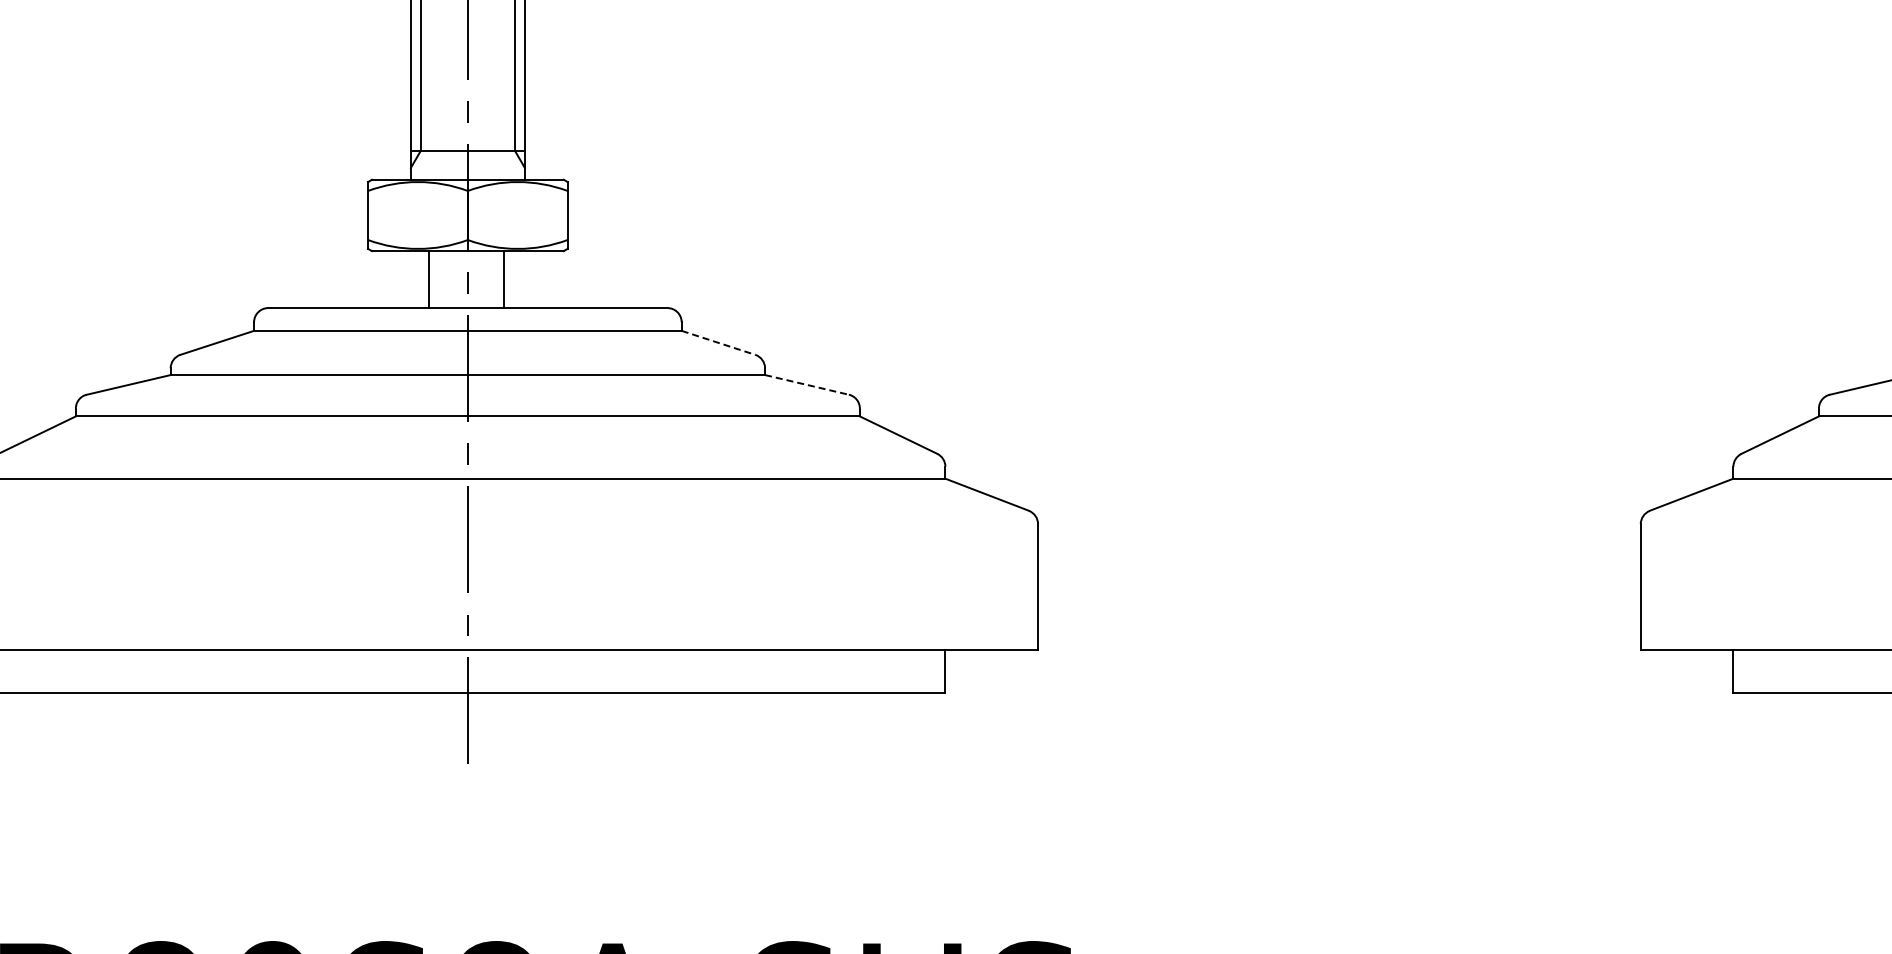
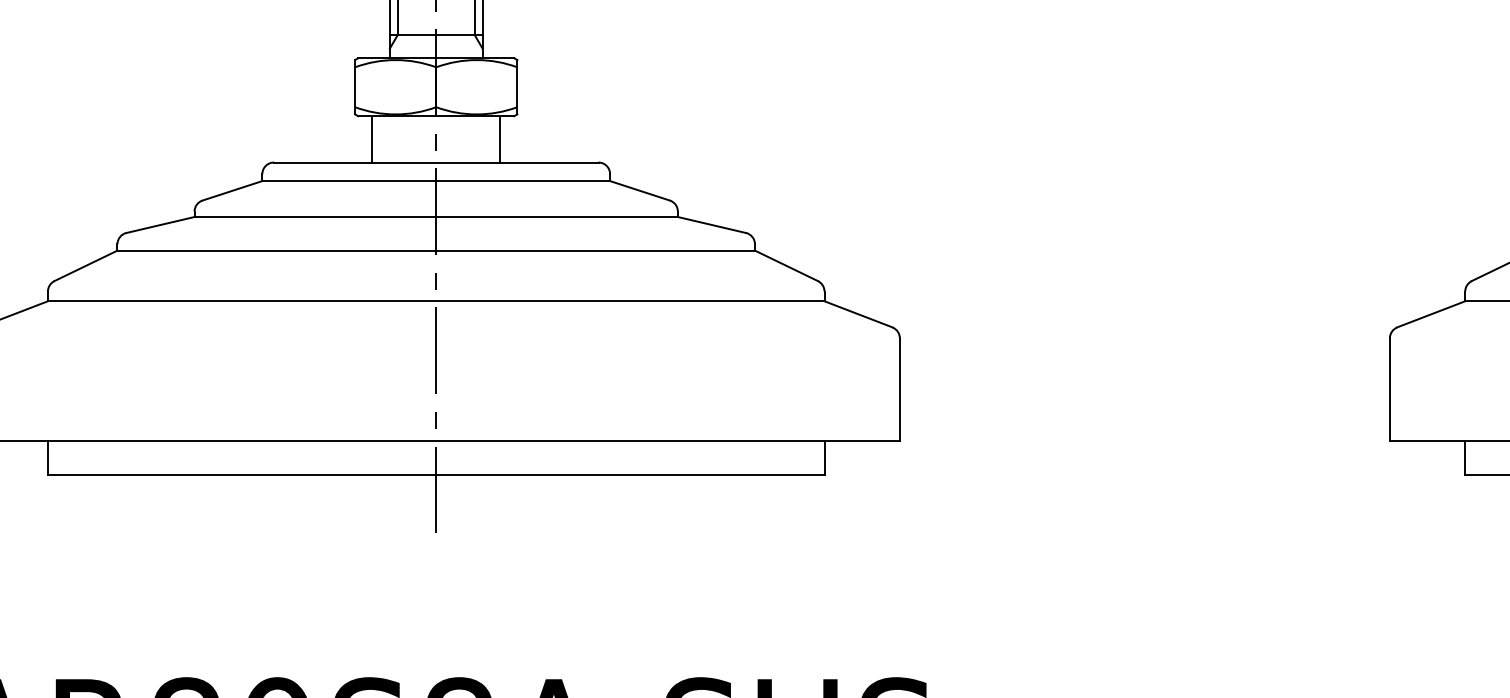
line: (429, 279) -> (372, 139), moved
line: (504, 279) -> (500, 139), moved
line: (718, 342) -> (640, 190), dashed -> solid
line: (807, 385) -> (712, 225), dashed -> solid

